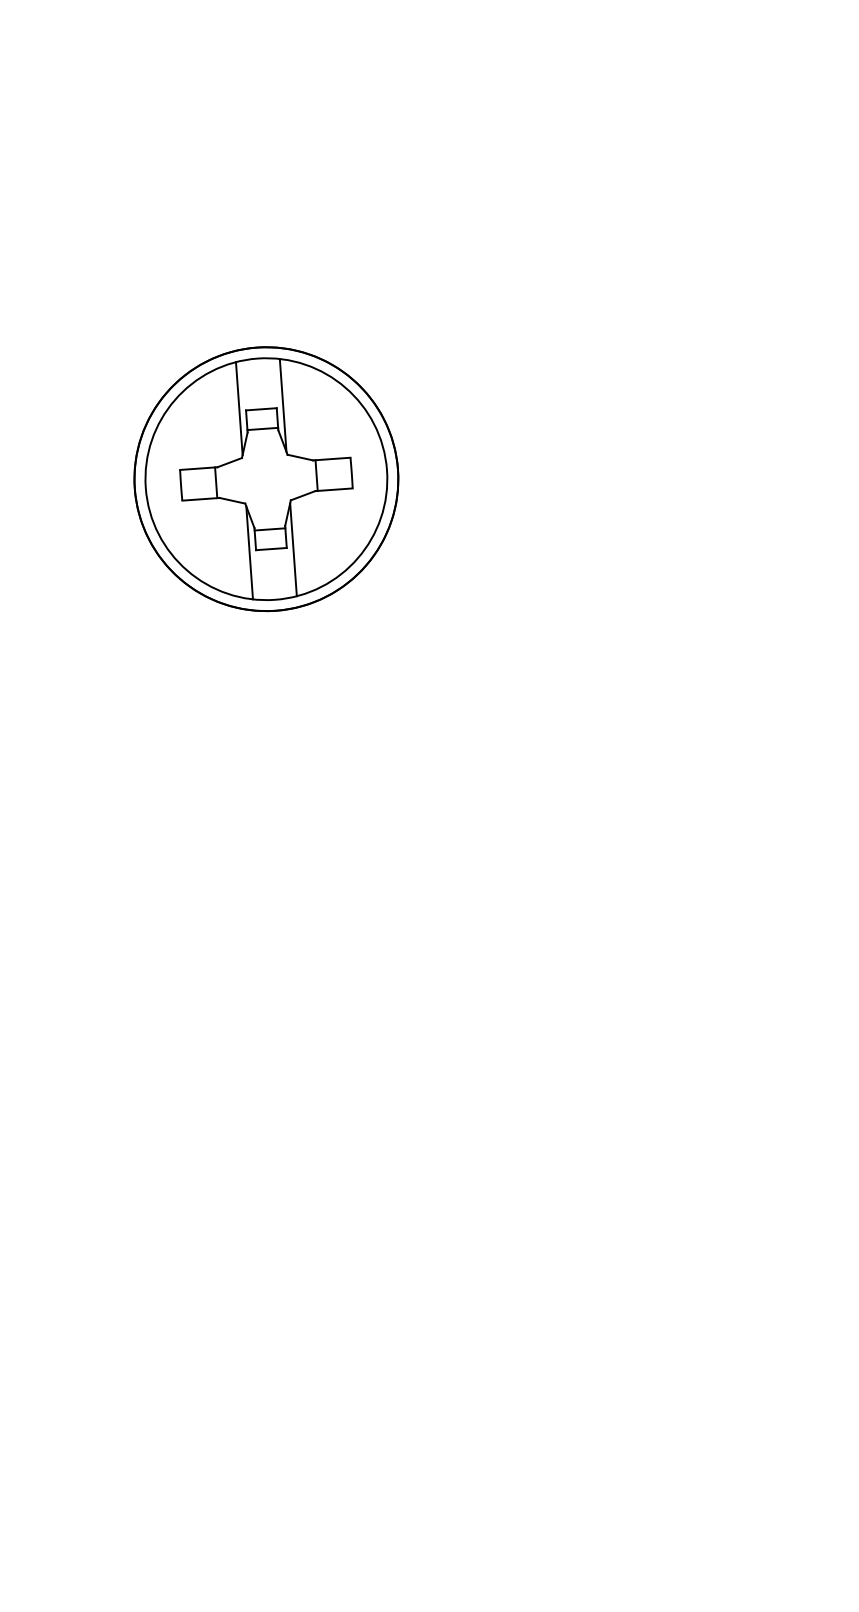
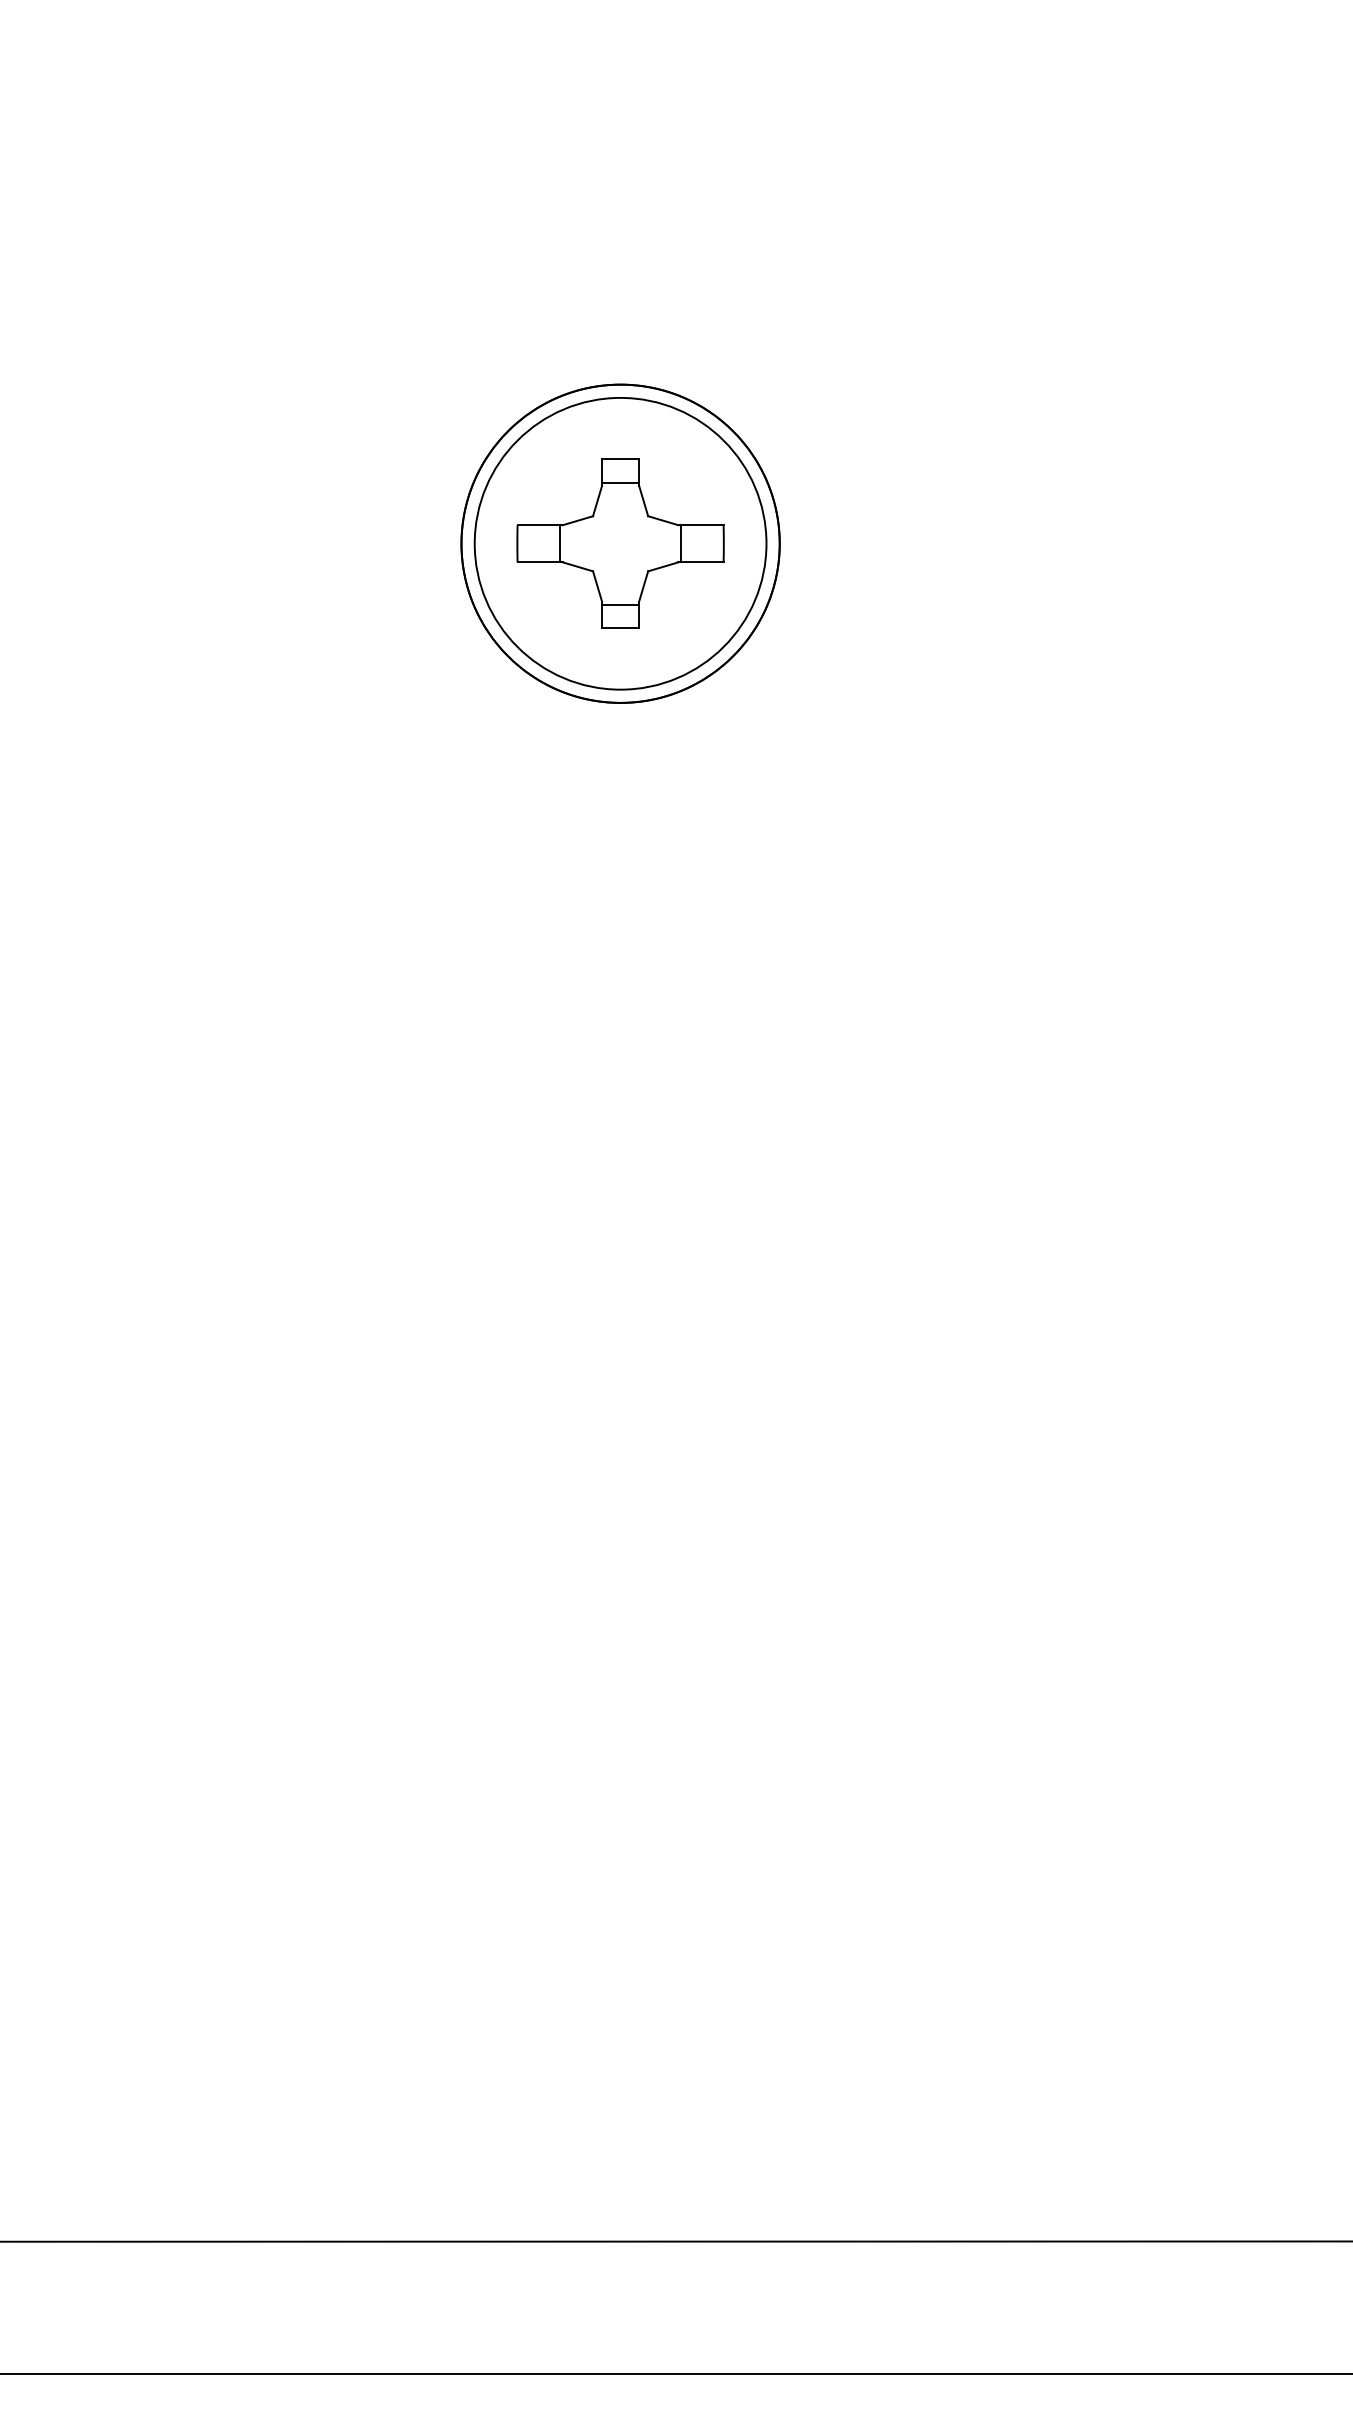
line: (283, 405) -> (647, 456), removed
line: (239, 408) -> (594, 456), removed
line: (293, 549) -> (647, 630), removed
line: (249, 552) -> (594, 630), removed

